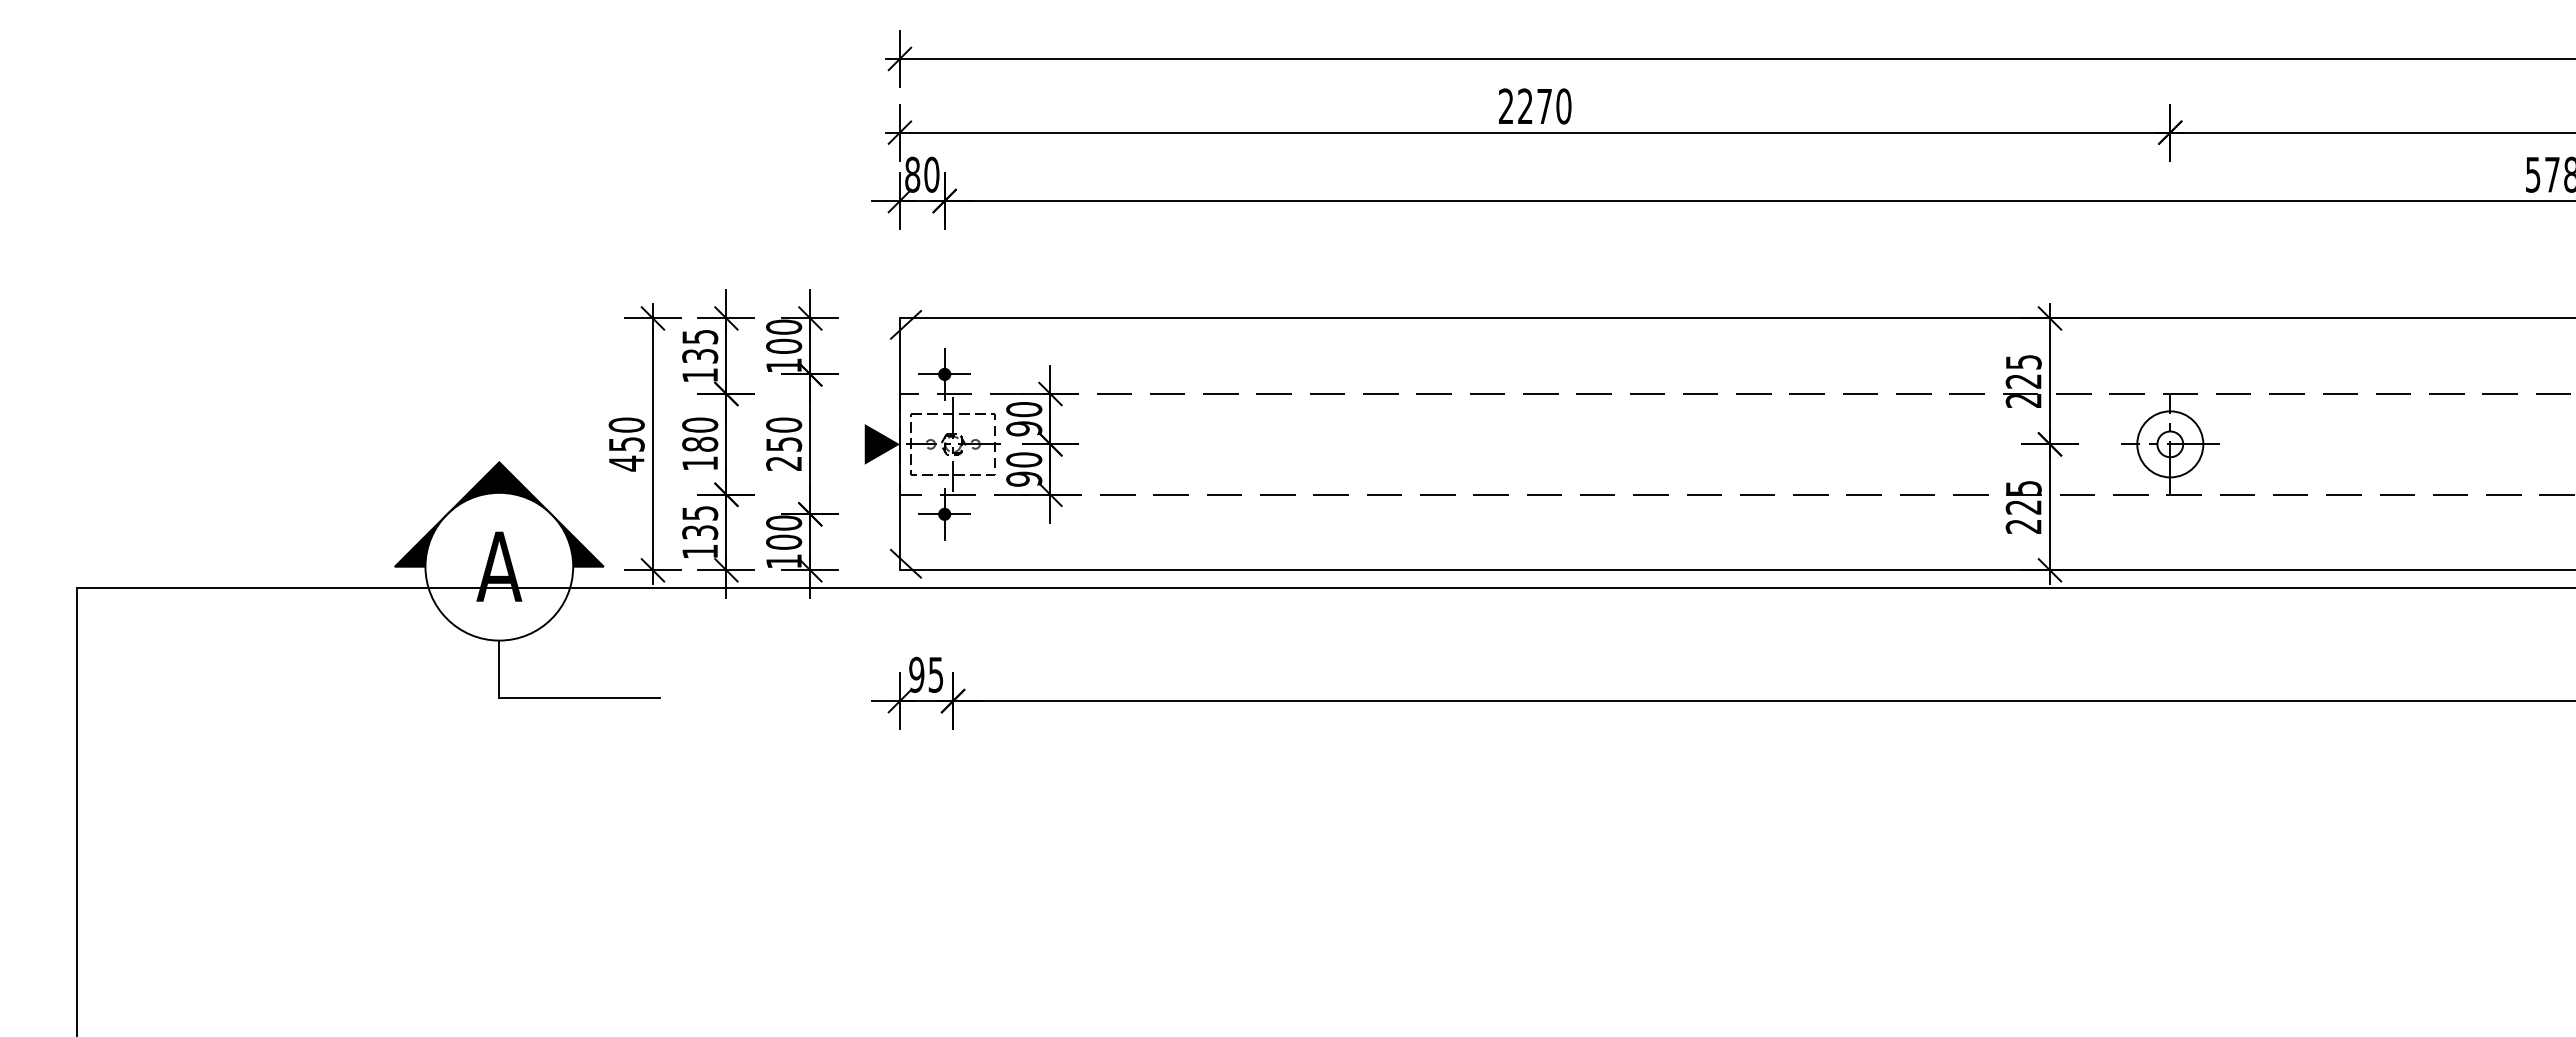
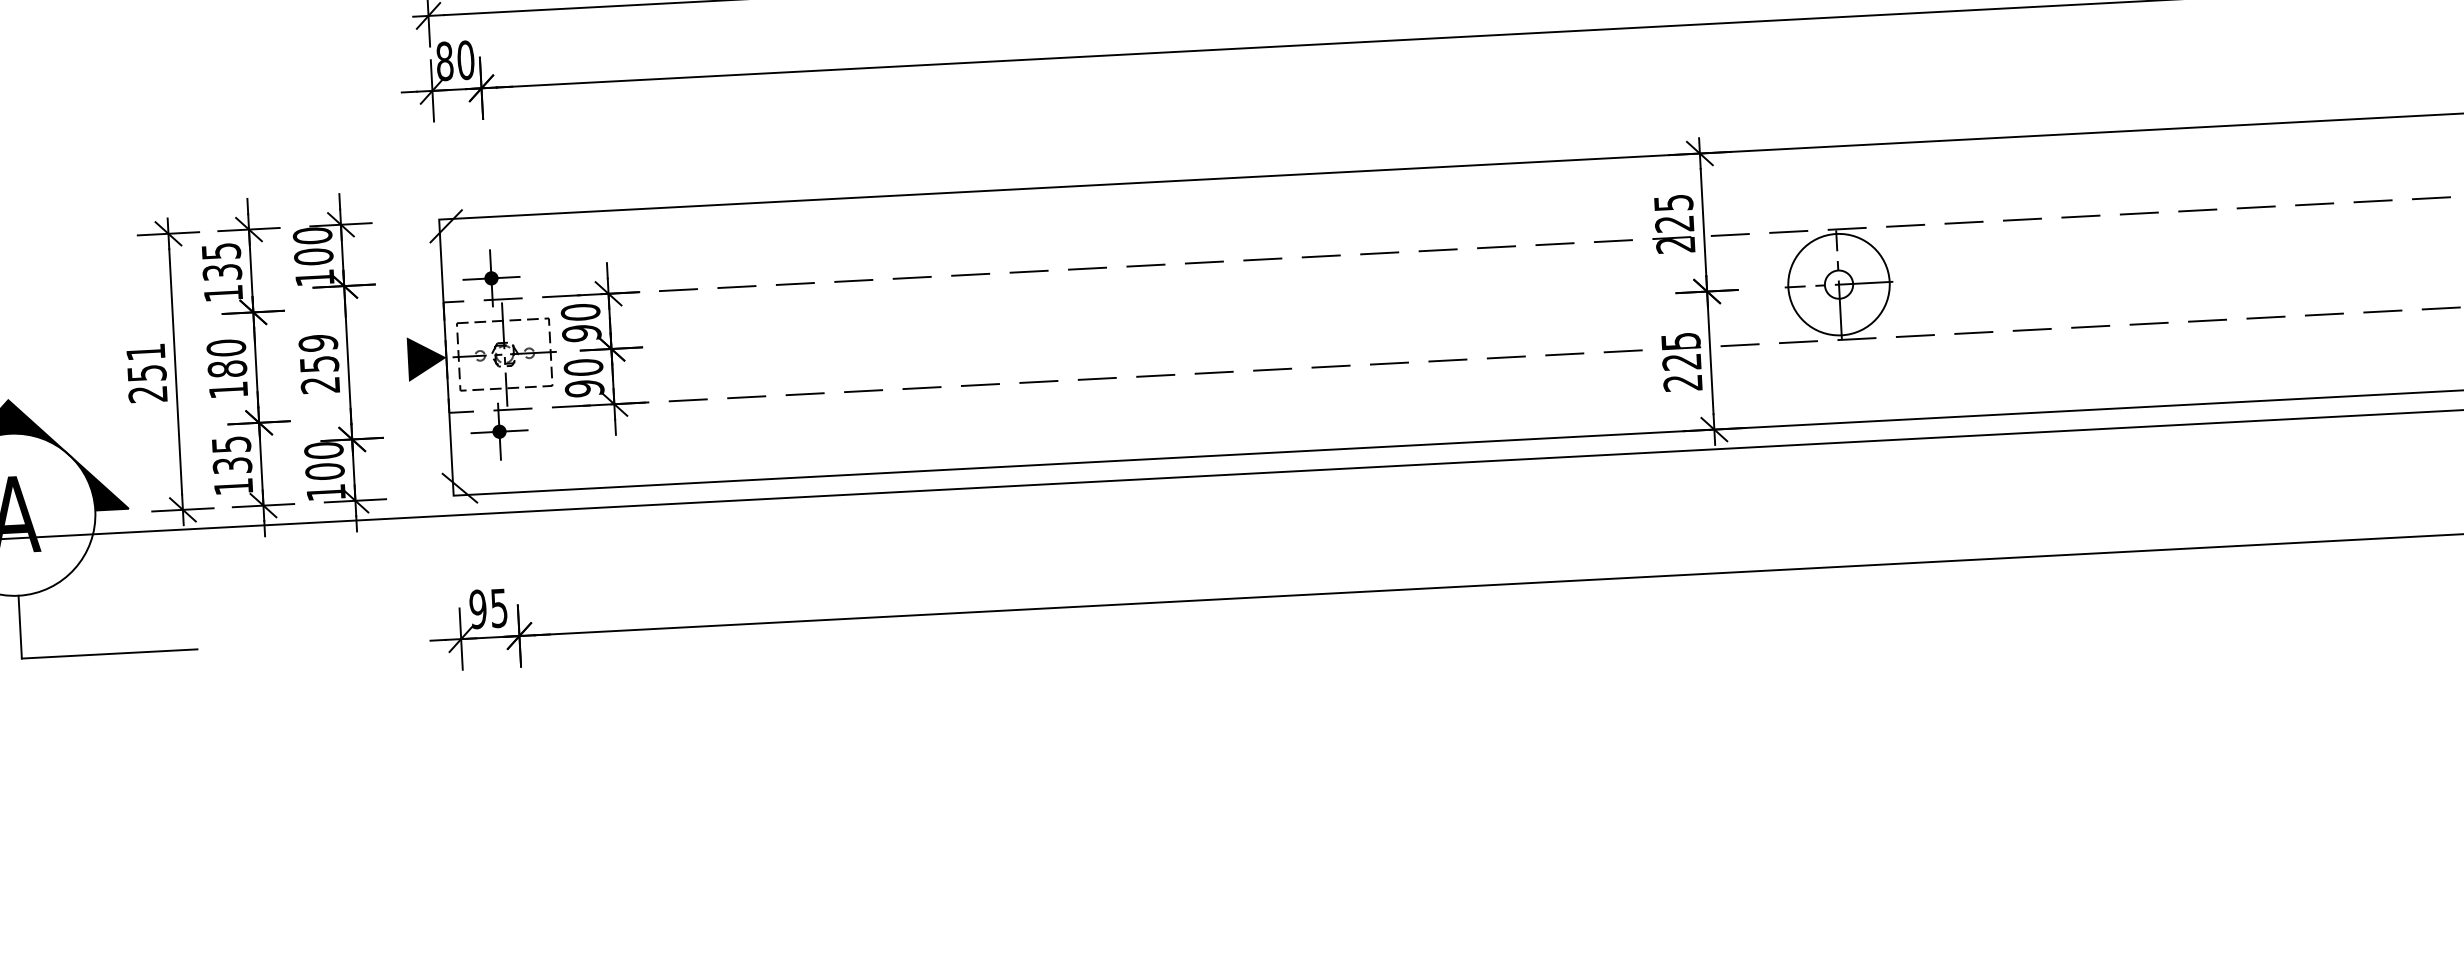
text: (784, 424) -> (318, 342), 250 -> 259
text: (626, 444) -> (146, 373), 450 -> 251
circle: (2170, 444) -> (1839, 284), size x1.4

